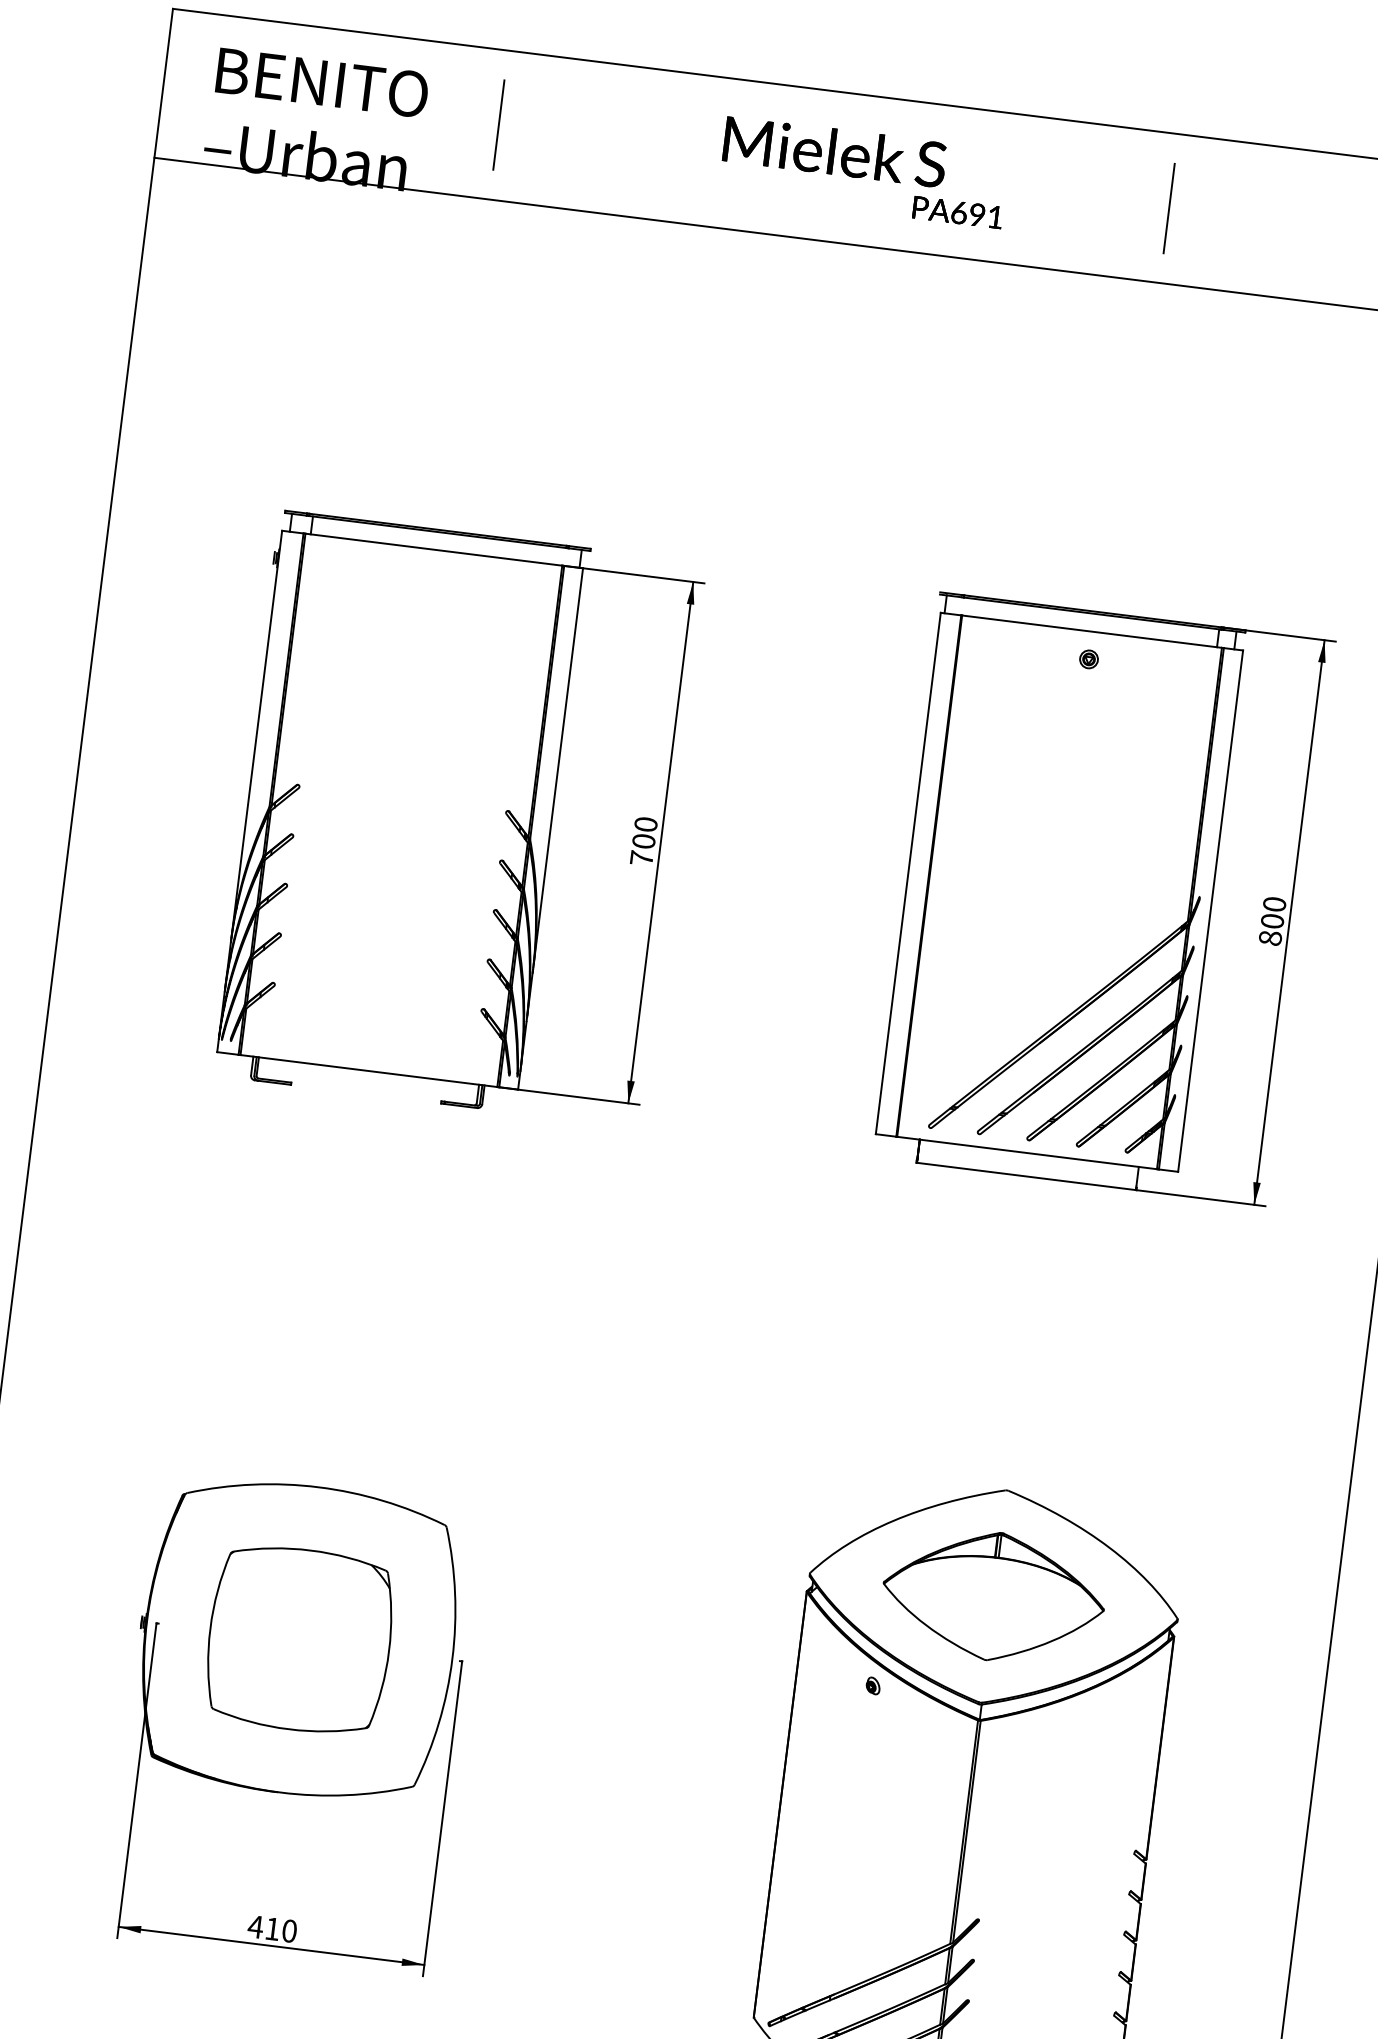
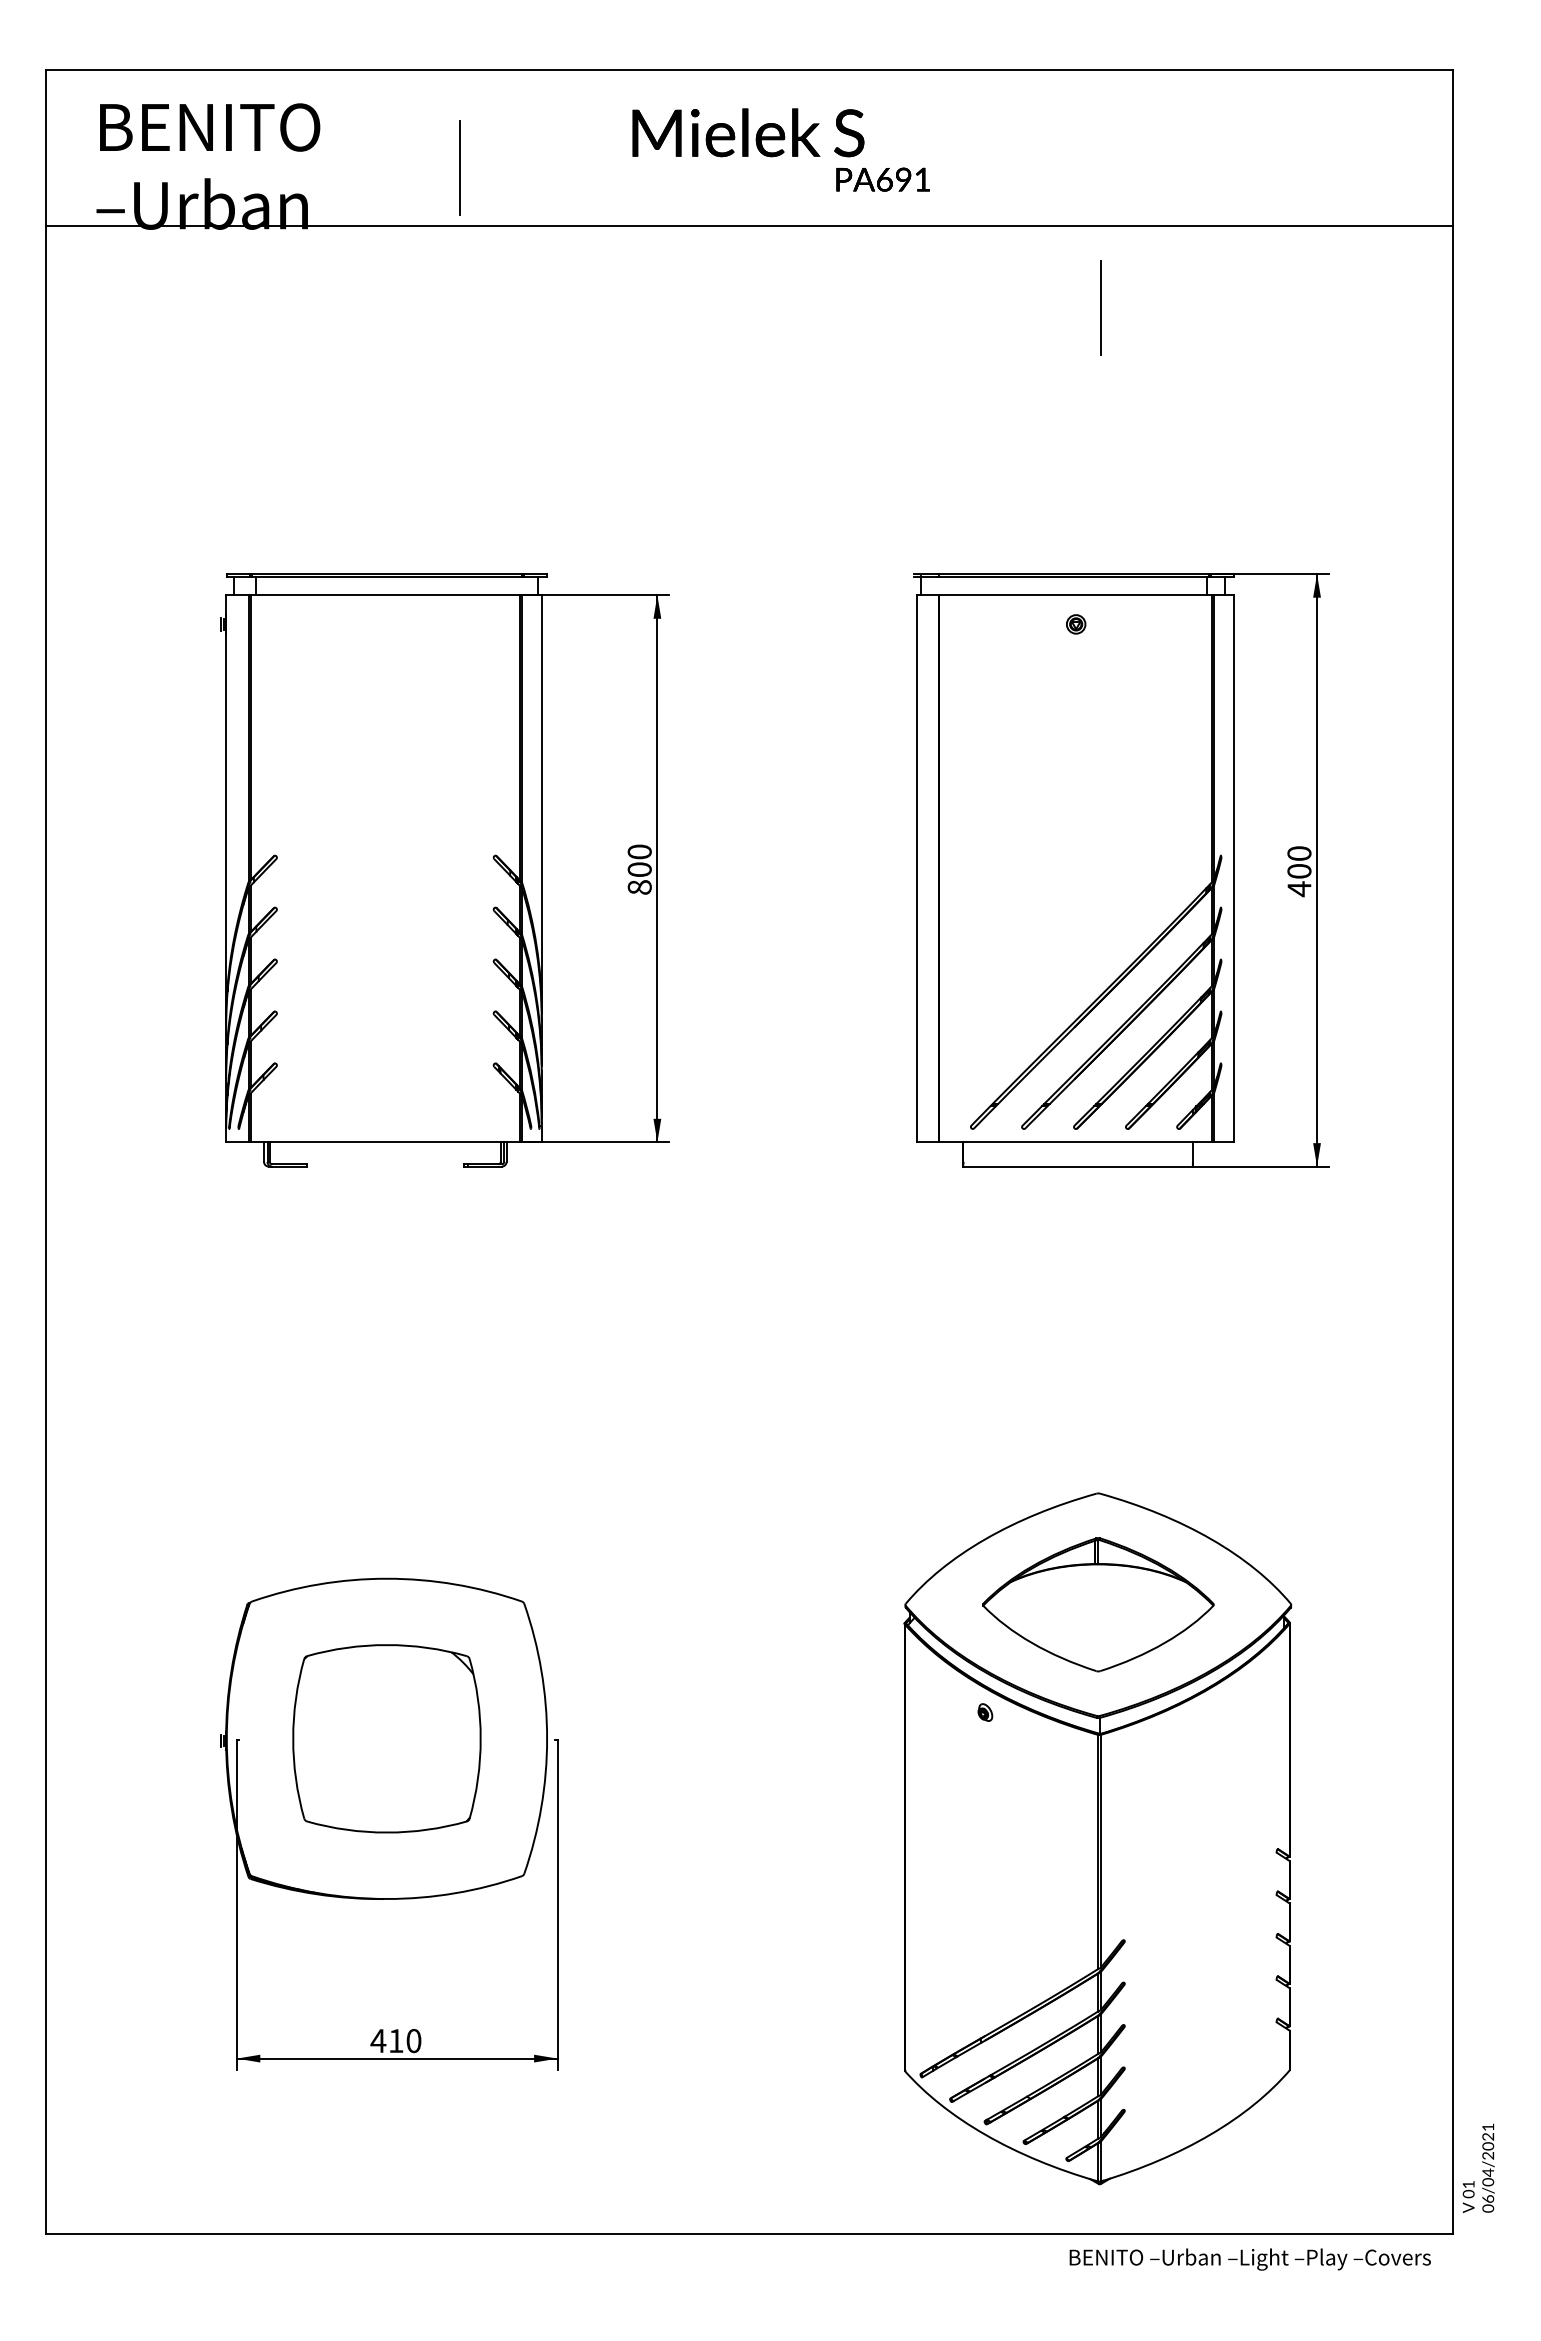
line: (498, 124) -> (459, 167), moved
line: (1168, 207) -> (1100, 307), moved
text: (641, 858) -> (639, 887), 700 -> 800
text: (1270, 938) -> (1299, 889), 800 -> 400

